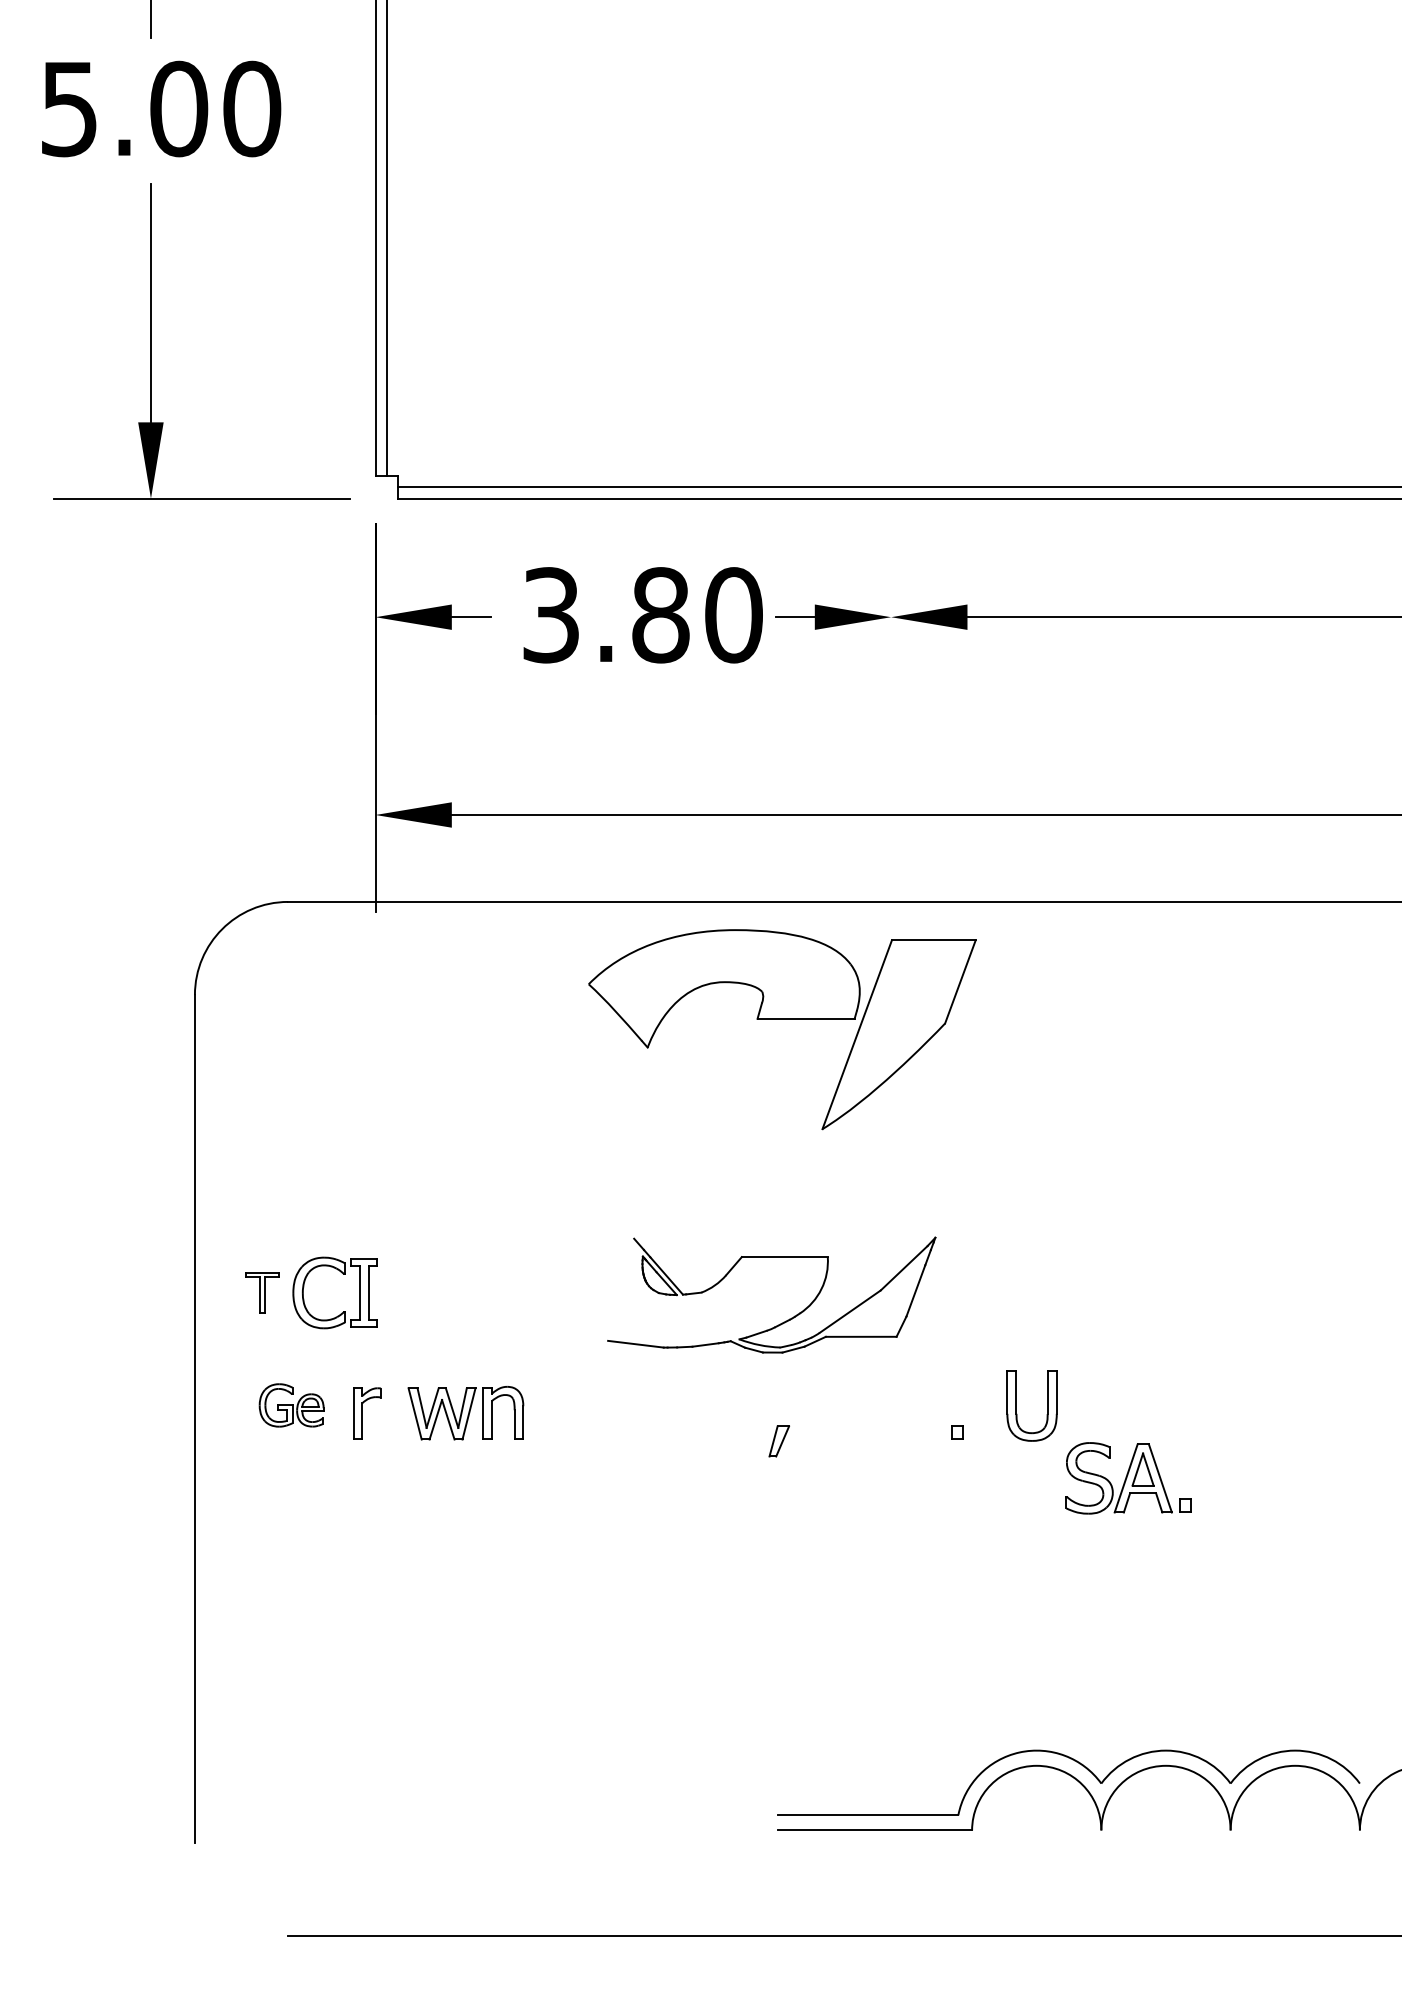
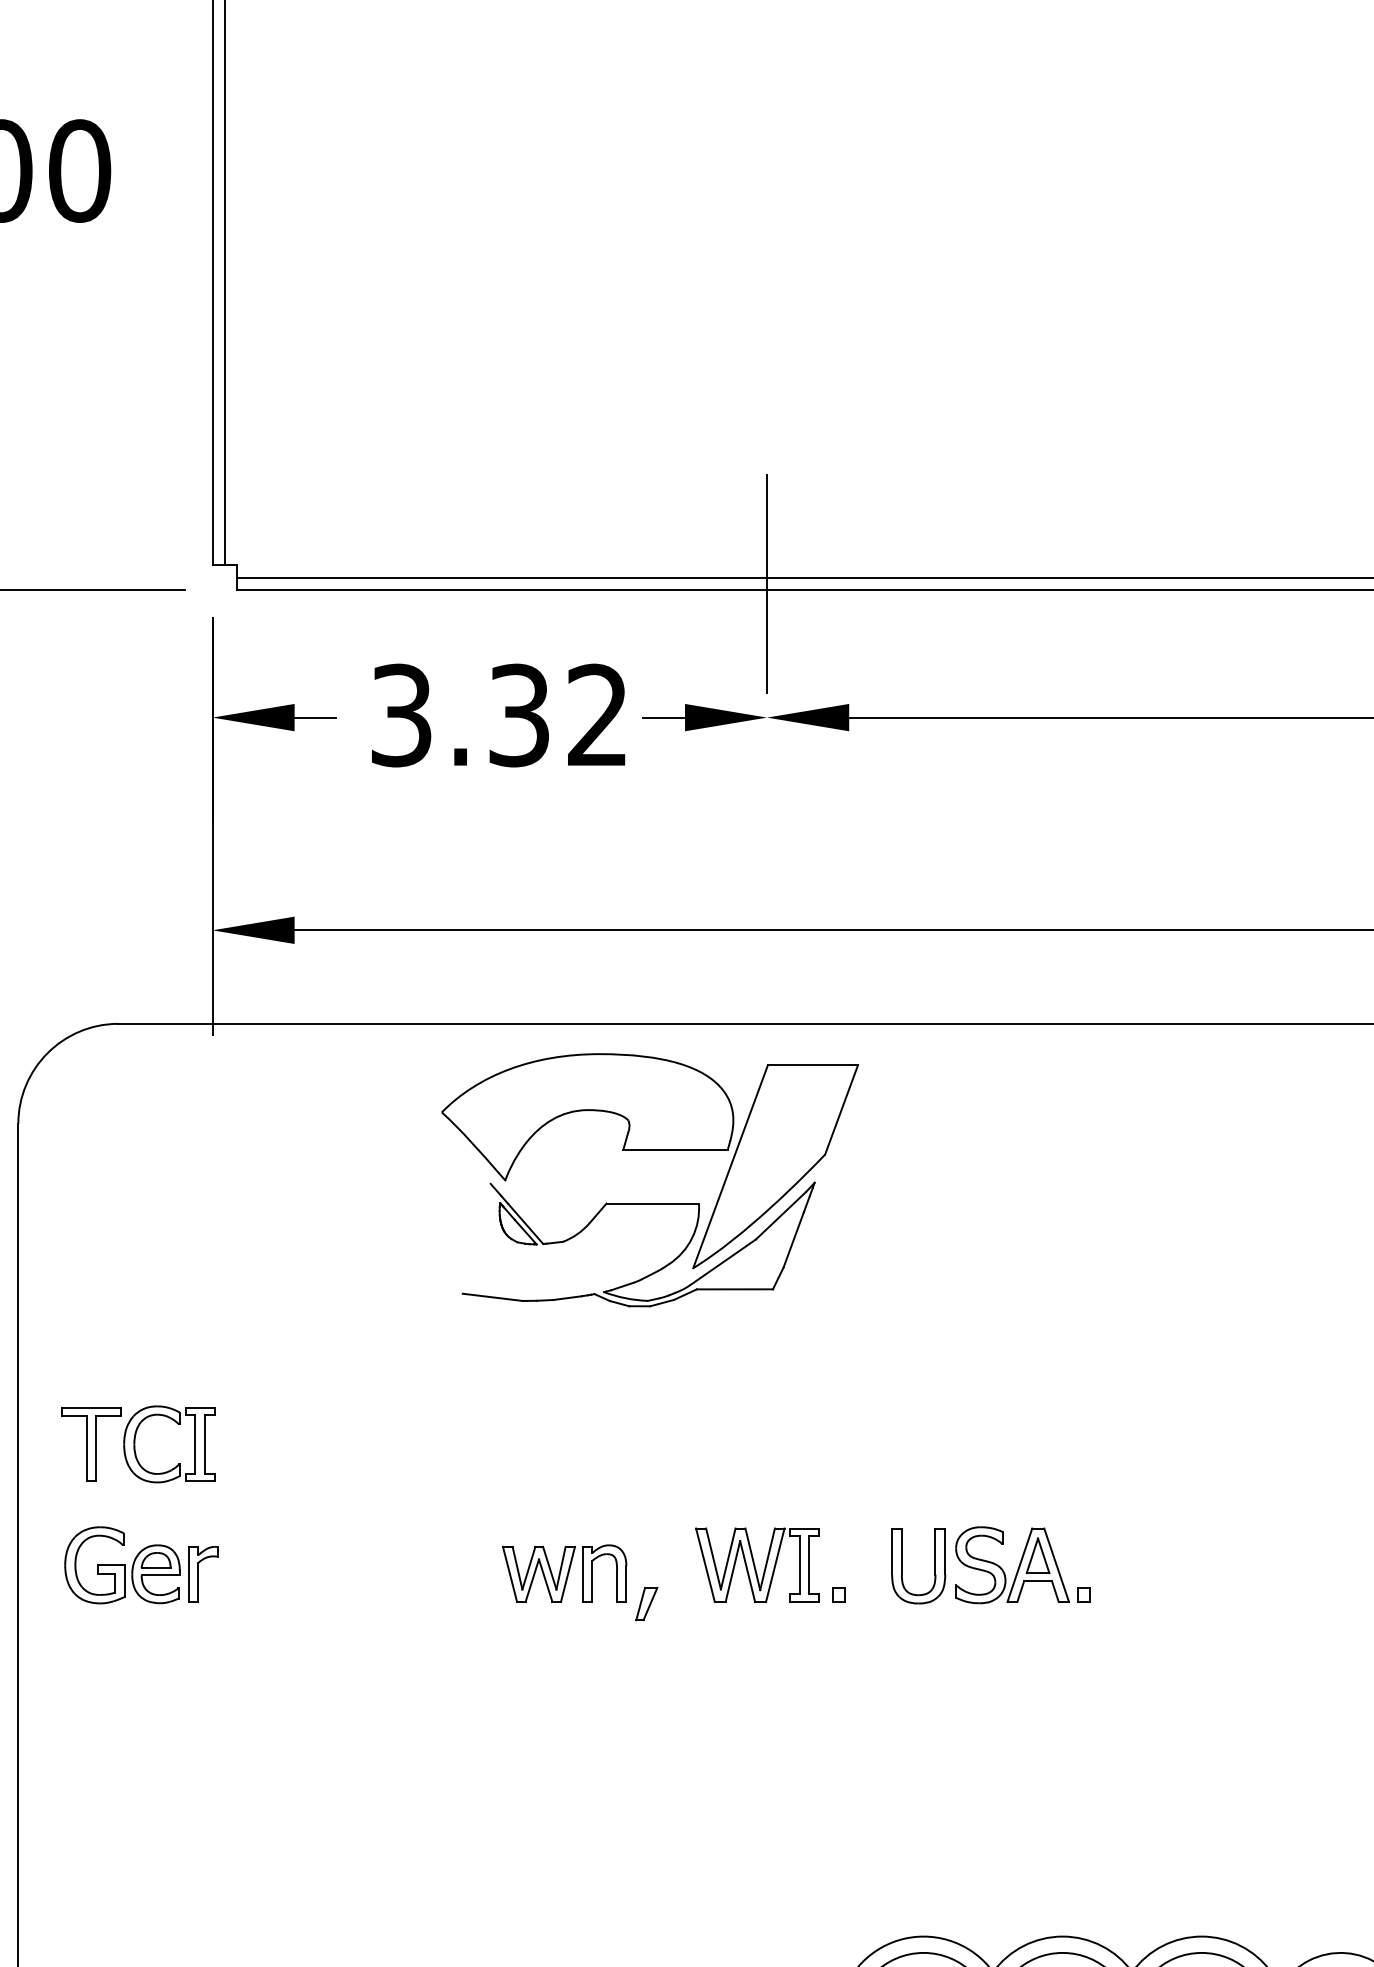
line: (891, 492) -> (767, 583), added
text: (697, 615) -> (558, 715), 3.80 -> 3.32
part: (262, 1292) -> (90, 1443), size x1.67
part: (785, 1320) -> (653, 1271), moved
part: (291, 1405) -> (122, 1565), size x1.67
part: (881, 1405) -> (756, 1565), added
part: (465, 1413) -> (564, 1574), moved
part: (1128, 1478) -> (1022, 1565), moved

